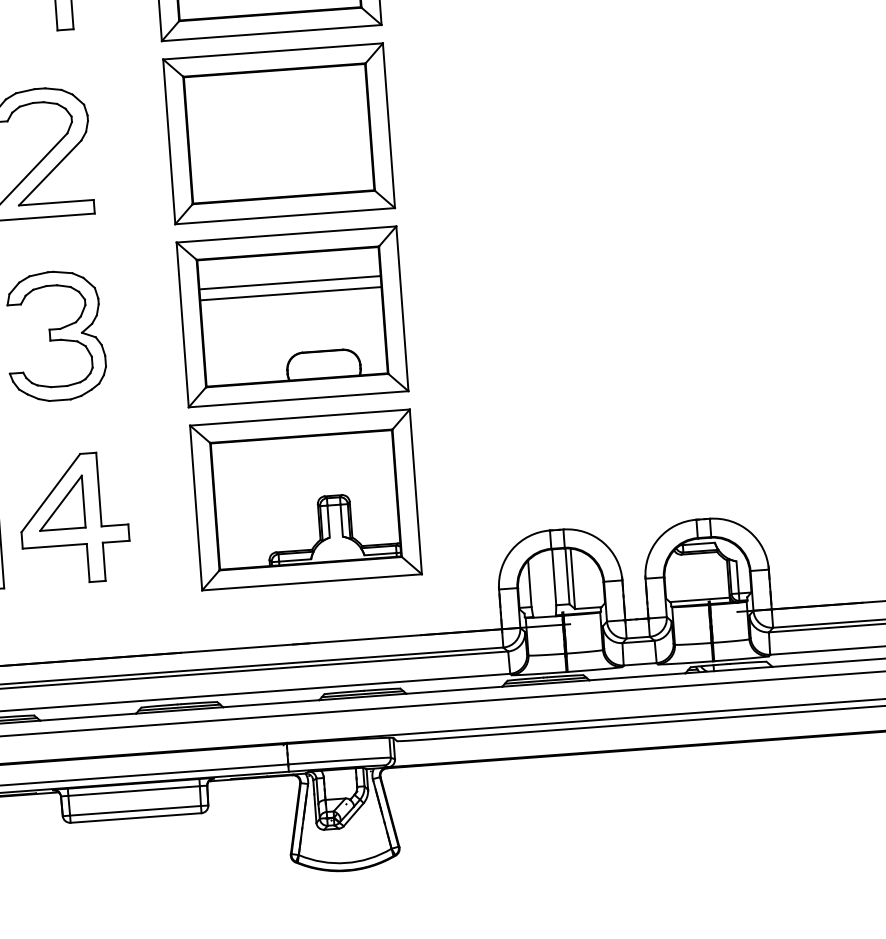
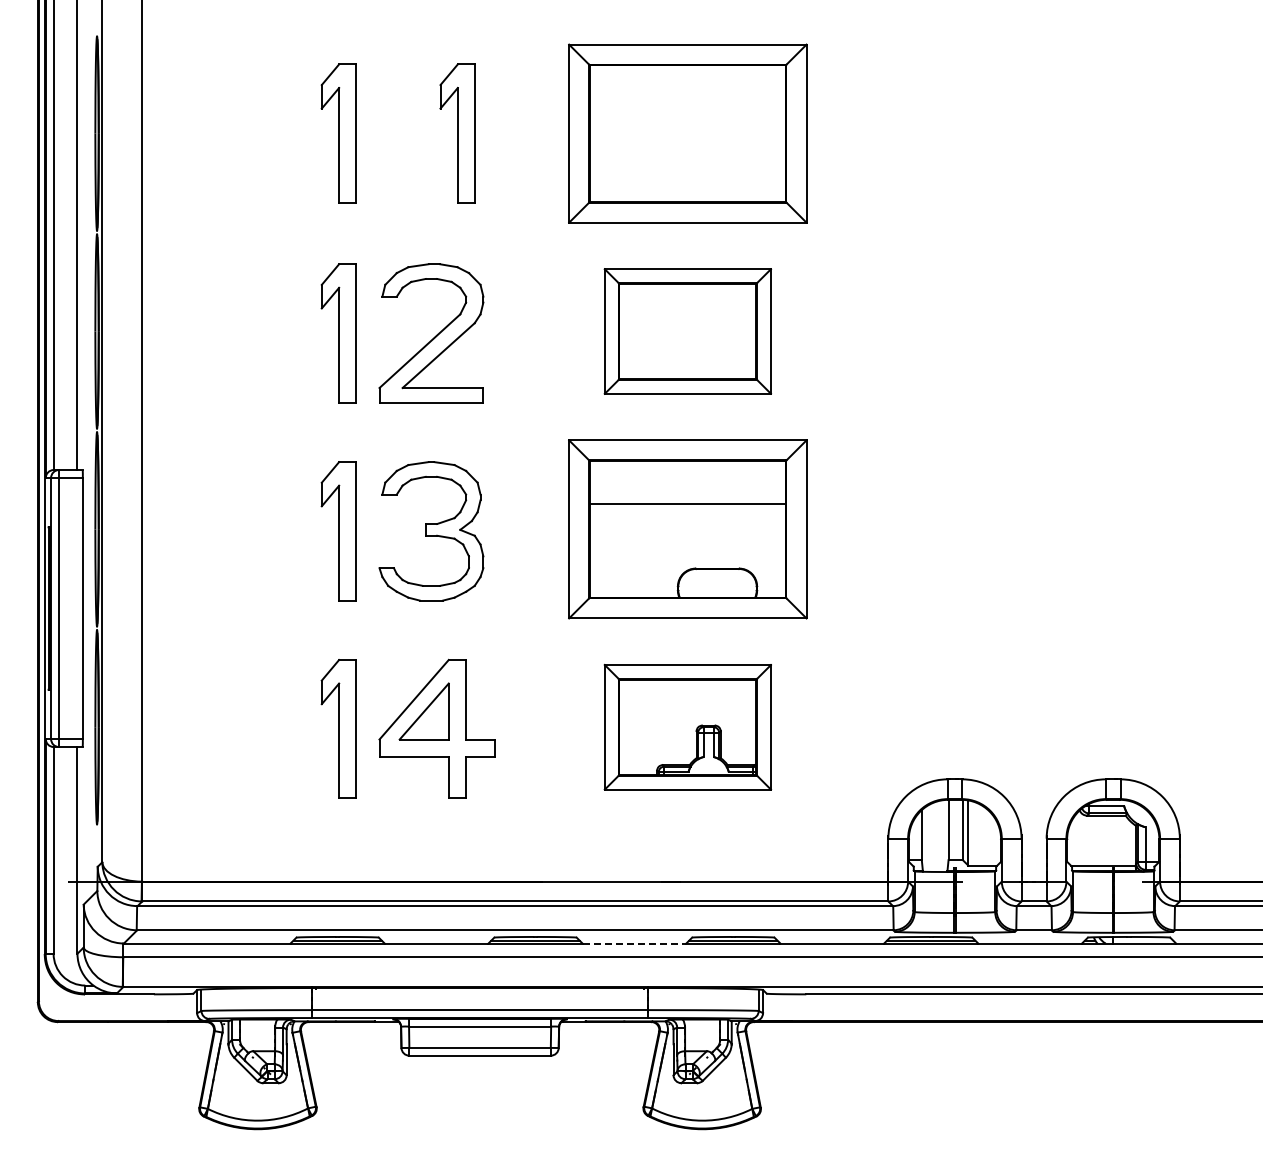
part: (278, 133) -> (687, 331), size x0.7
line: (289, 282) -> (687, 492), removed
part: (305, 500) -> (687, 727), size x0.7
line: (271, 703) -> (634, 943), solid -> dashed

